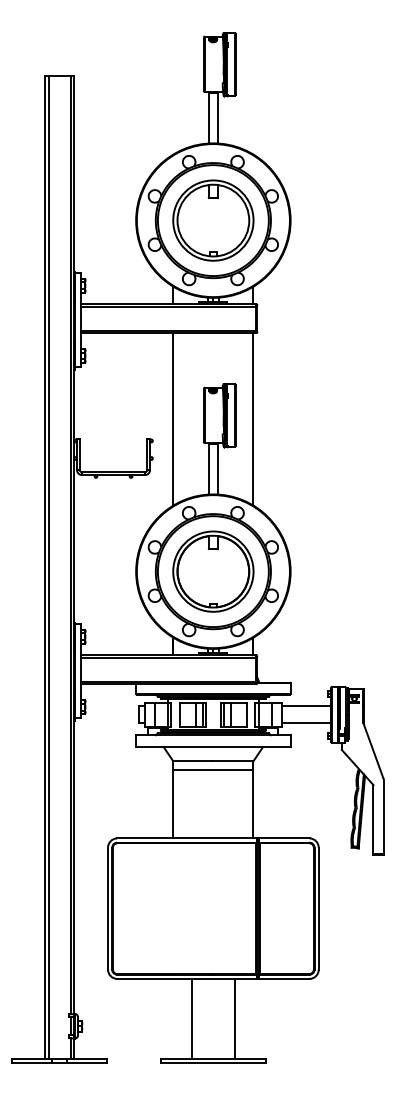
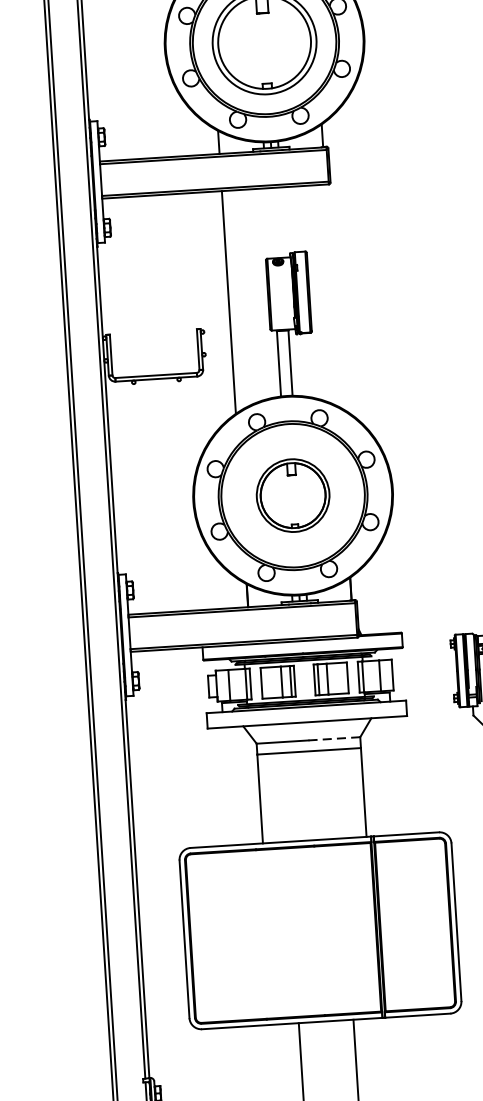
line: (253, 419) -> (332, 296), removed
part: (213, 571) -> (293, 495), size x0.7
line: (306, 706) -> (424, 662), removed
line: (306, 723) -> (425, 684), removed
line: (233, 761) -> (334, 739), solid -> dashed

